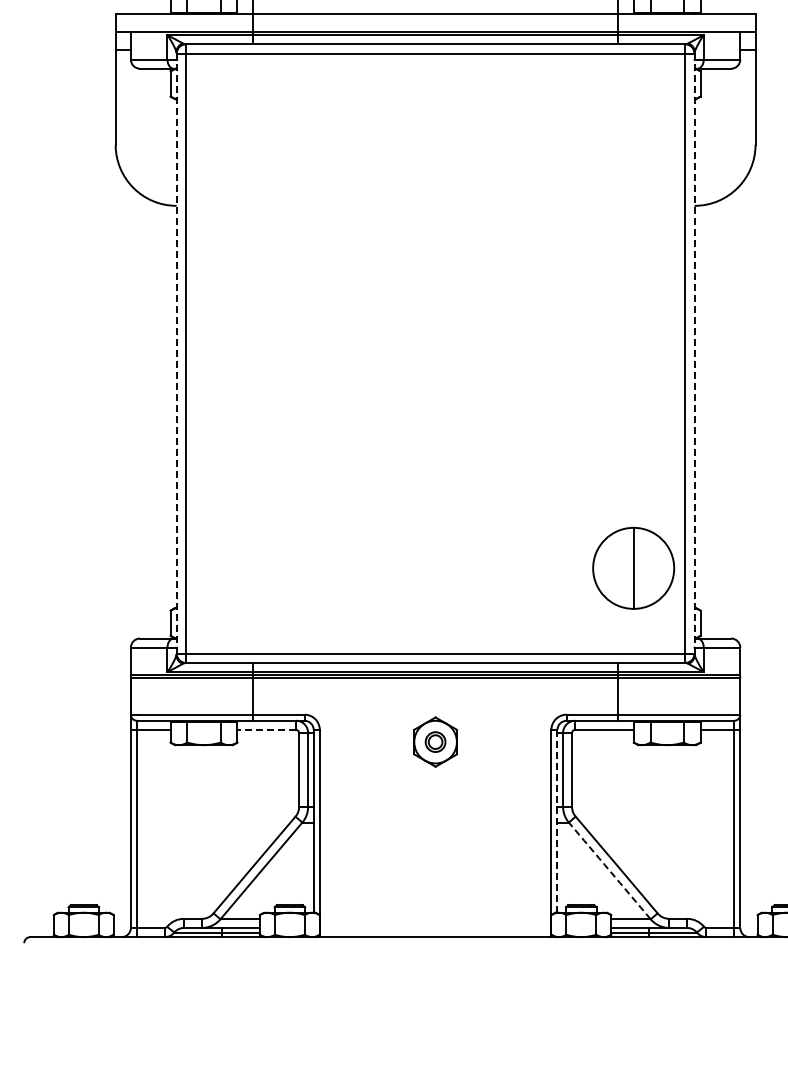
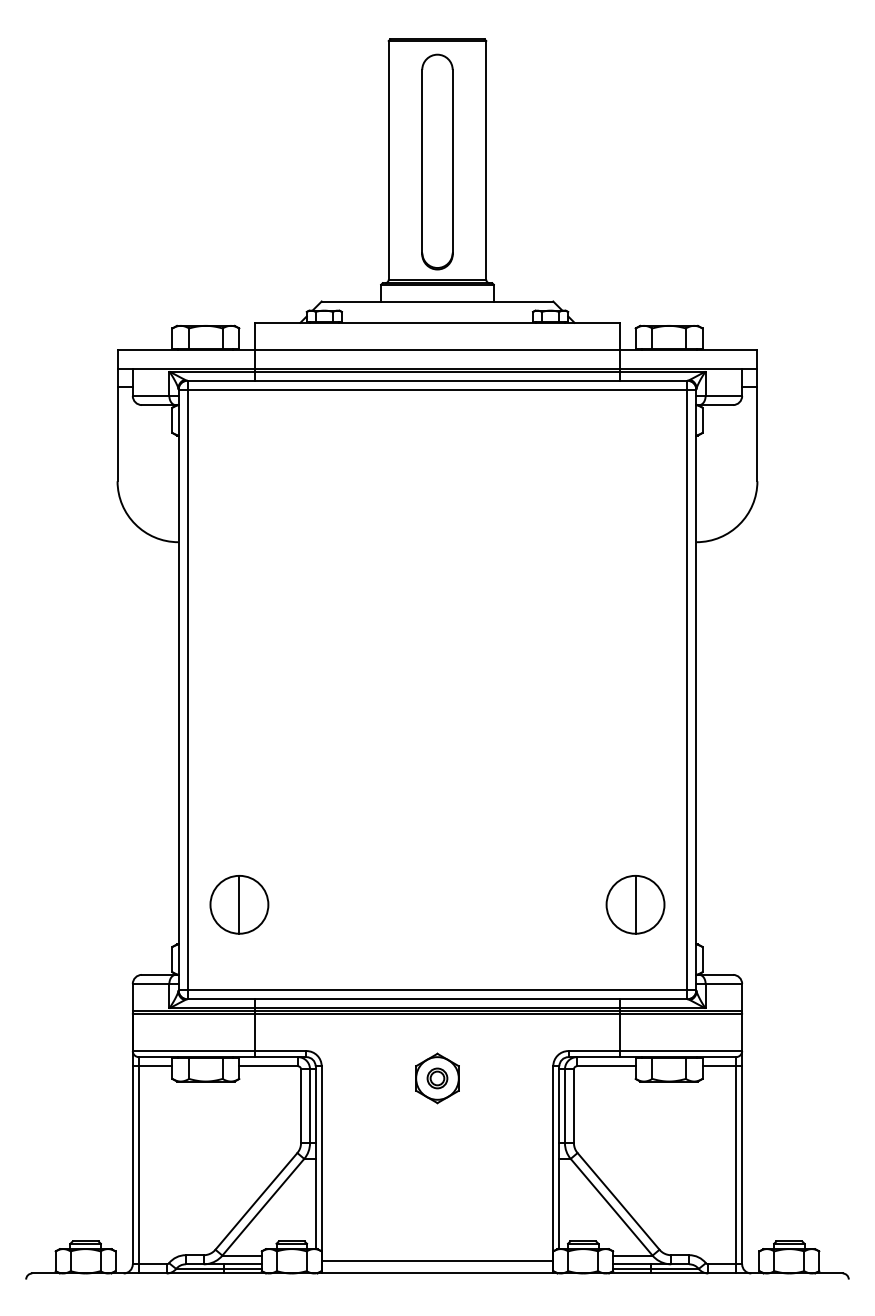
line: (176, 353) -> (178, 689), dashed -> solid
line: (694, 353) -> (696, 689), dashed -> solid
part: (237, 568) -> (239, 904), added
part: (633, 568) -> (635, 904), size x0.71
line: (266, 730) -> (268, 1066), dashed -> solid
line: (557, 822) -> (559, 1158), dashed -> solid
arc: (609, 871) -> (611, 1207), dashed -> solid
line: (435, 925) -> (437, 1261), added

